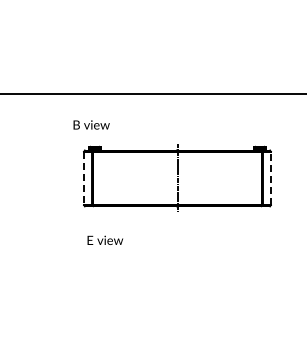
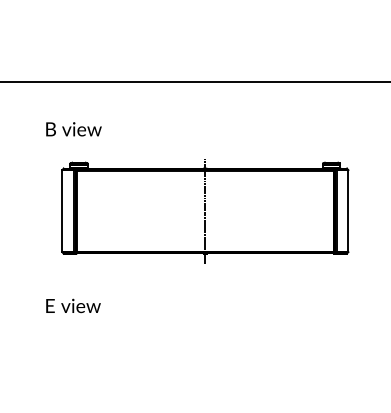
line: (84, 178) -> (62, 211), dashed -> solid
line: (270, 178) -> (347, 211), dashed -> solid
text: (105, 239) -> (73, 304), moved

